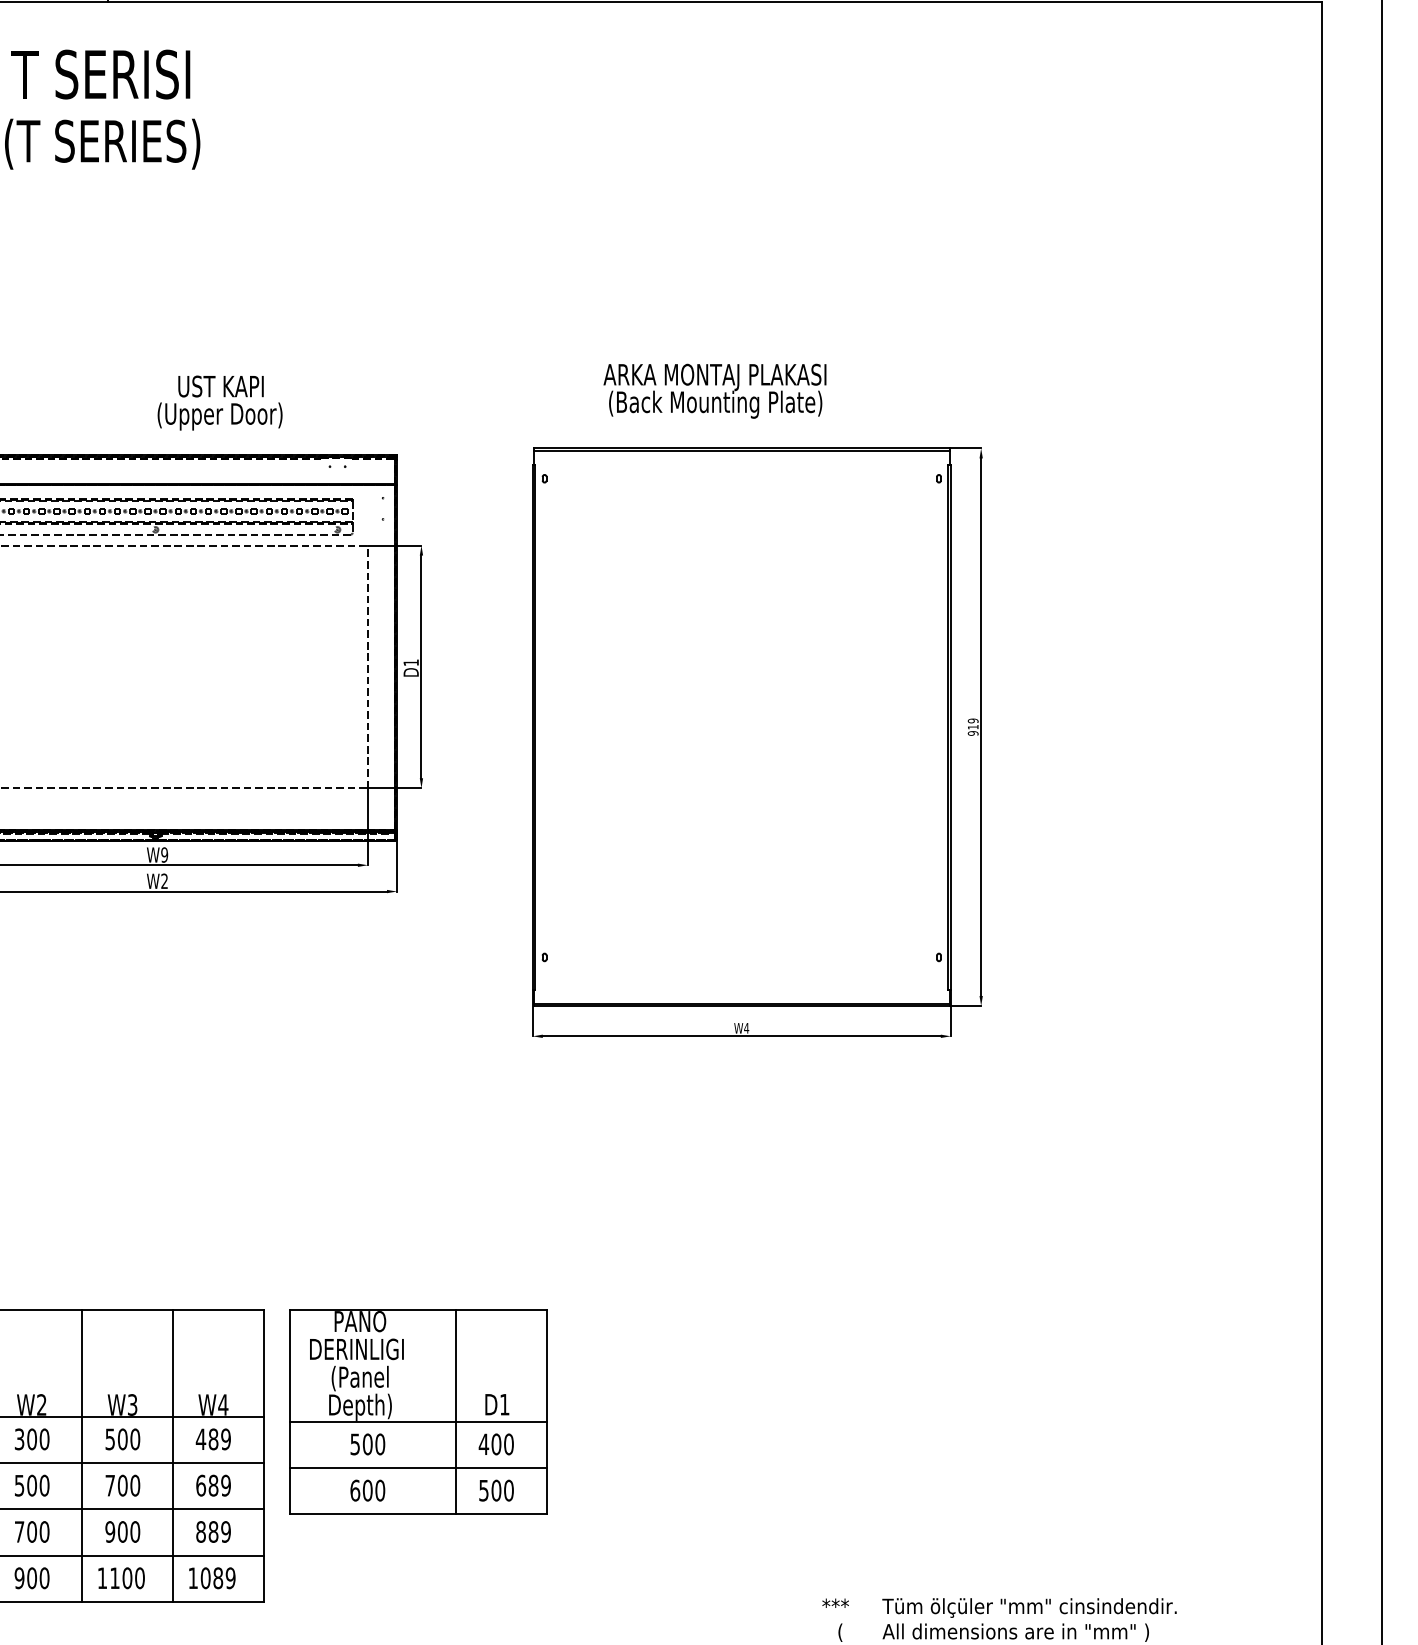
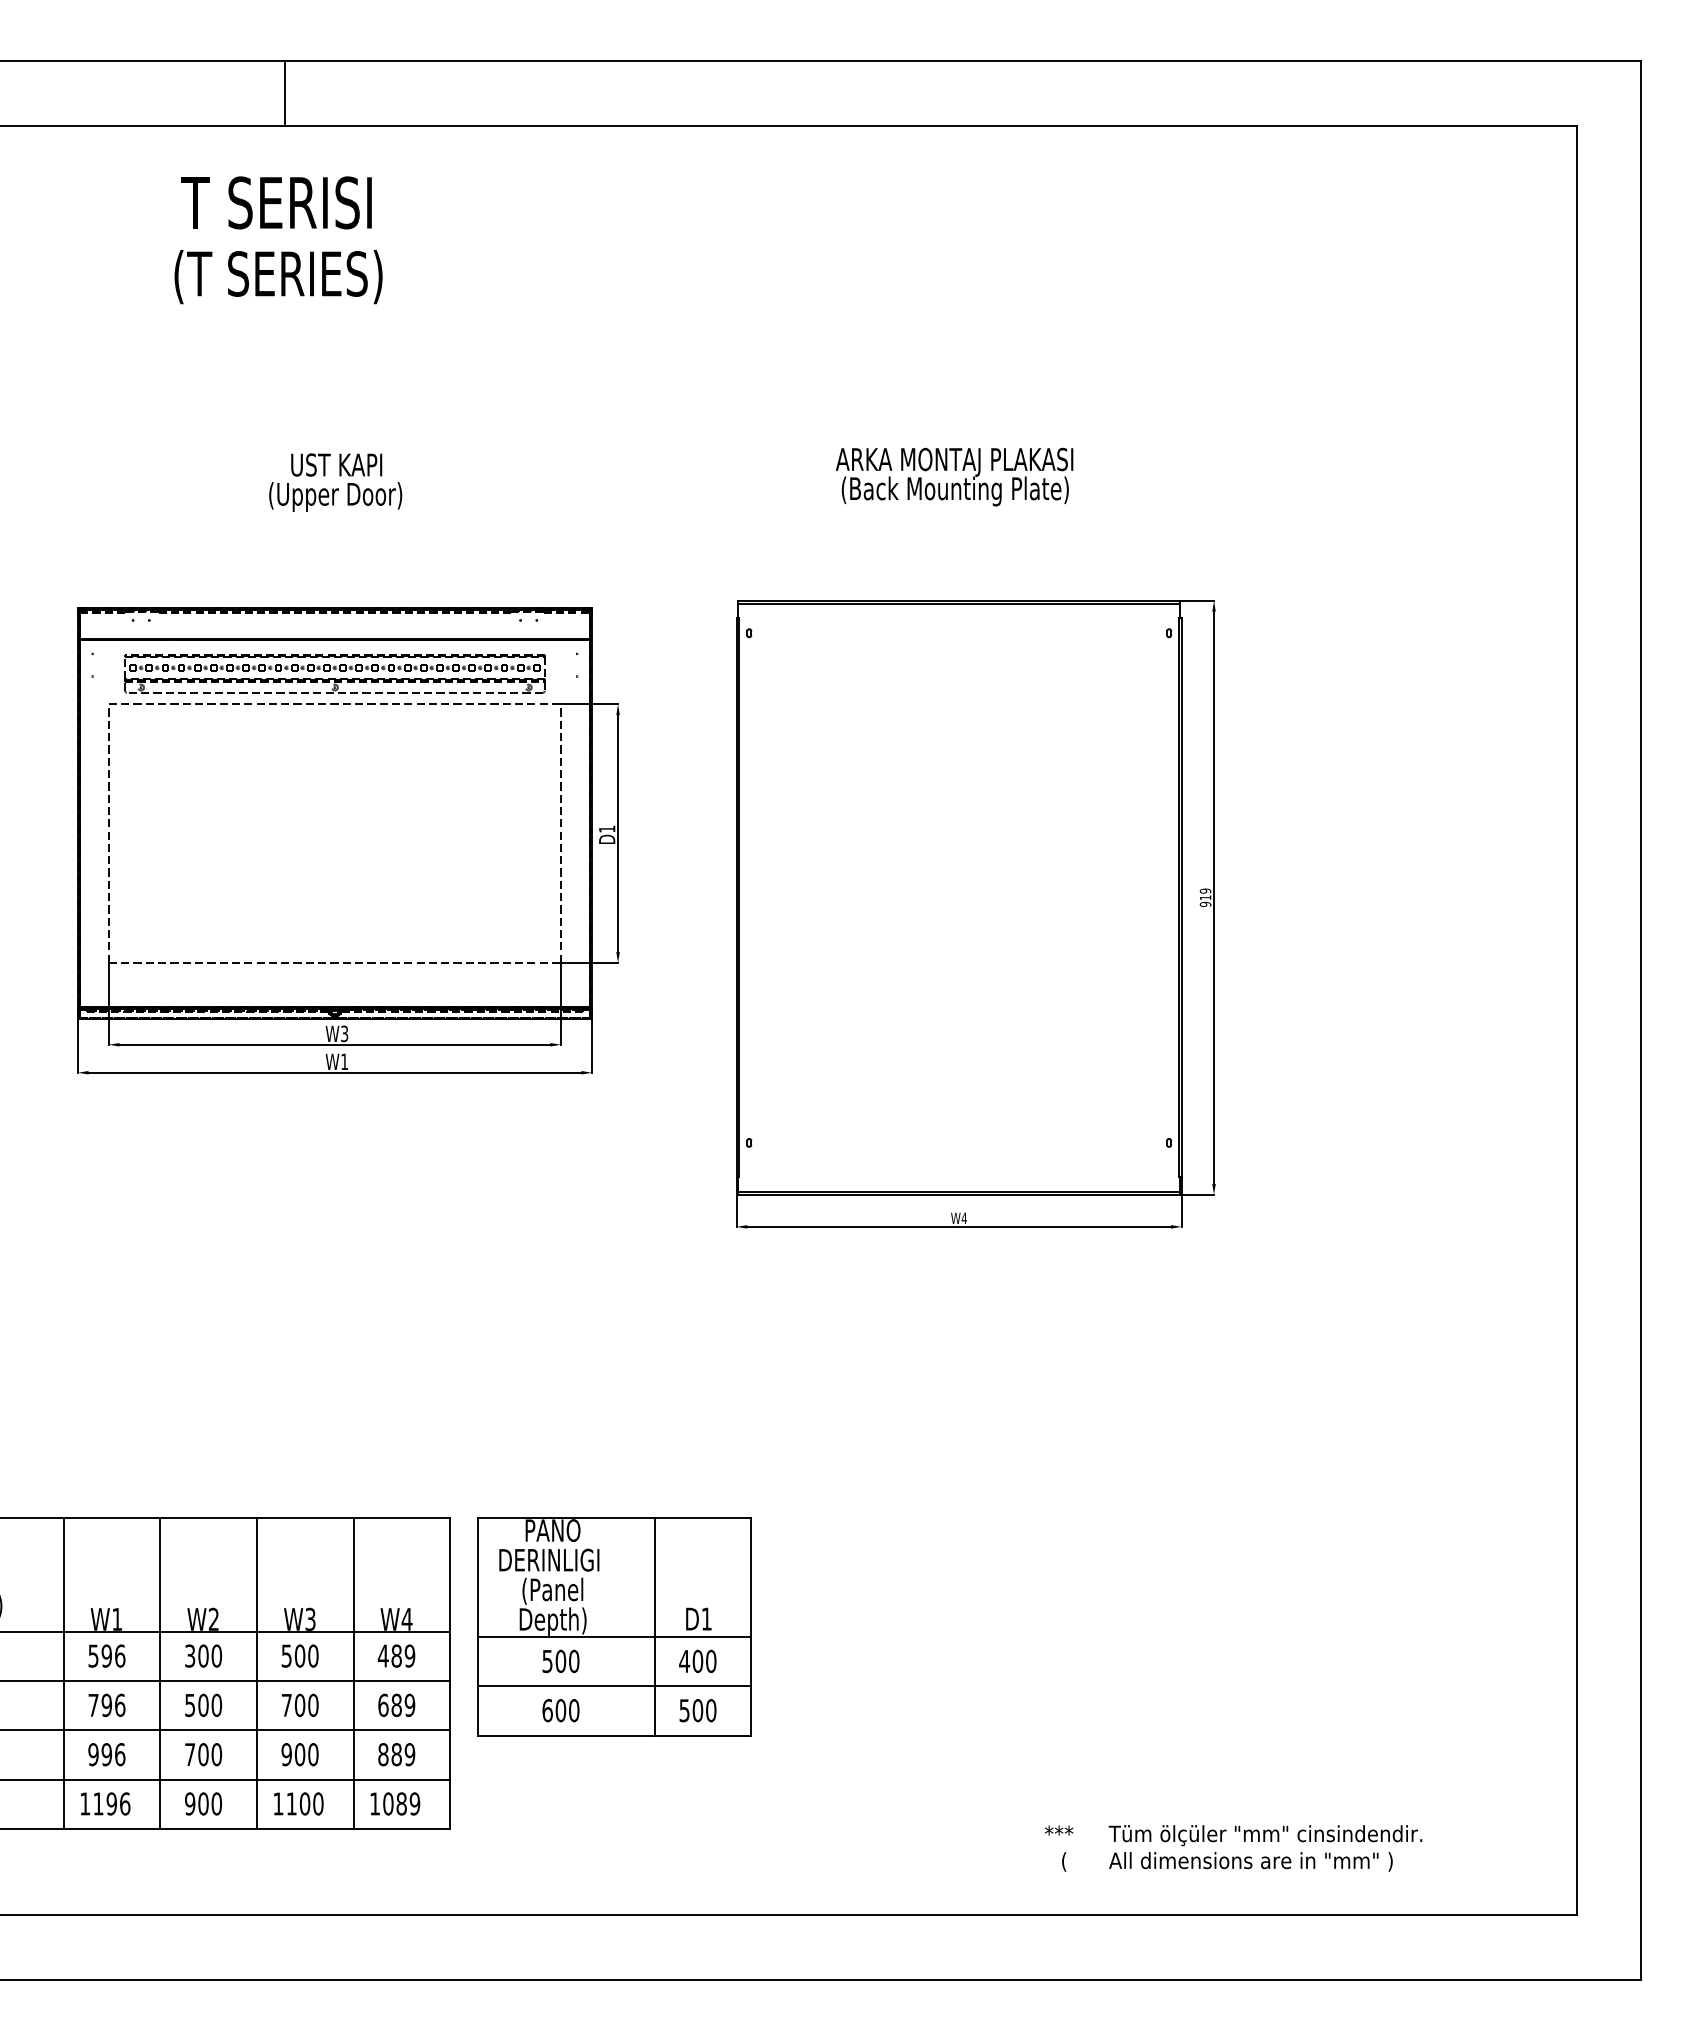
text: (714, 390) -> (954, 476), moved
text: (219, 402) -> (335, 482), moved
text: (164, 854) -> (344, 1033), W9 -> W3
text: (164, 880) -> (344, 1061), W2 -> W1

